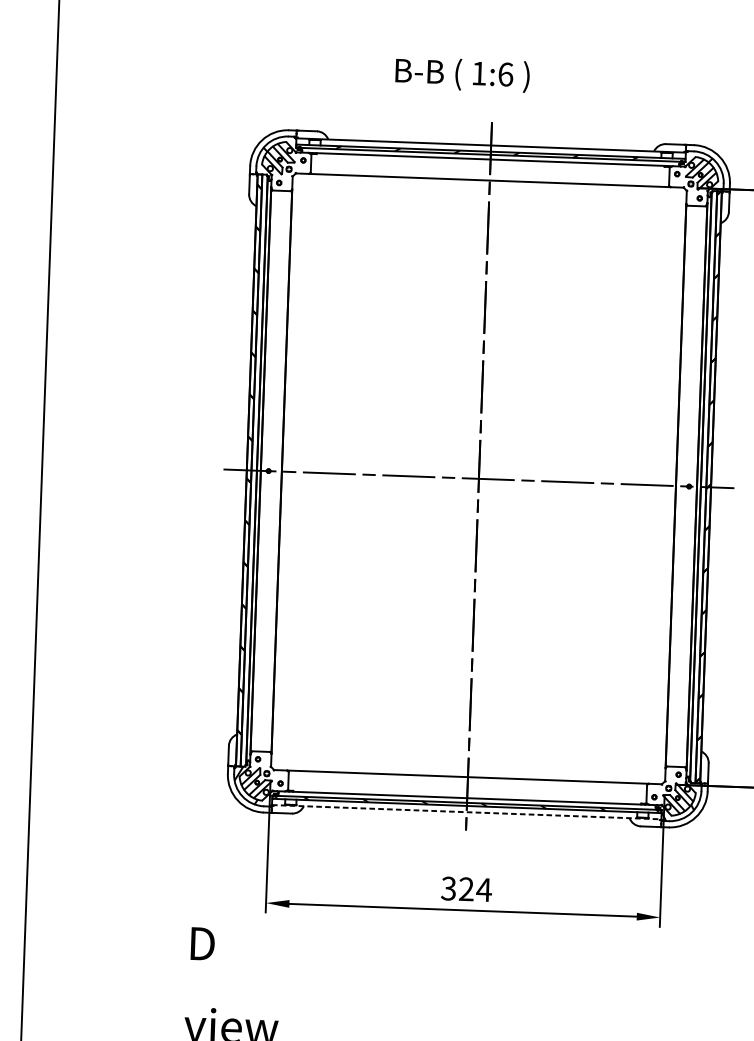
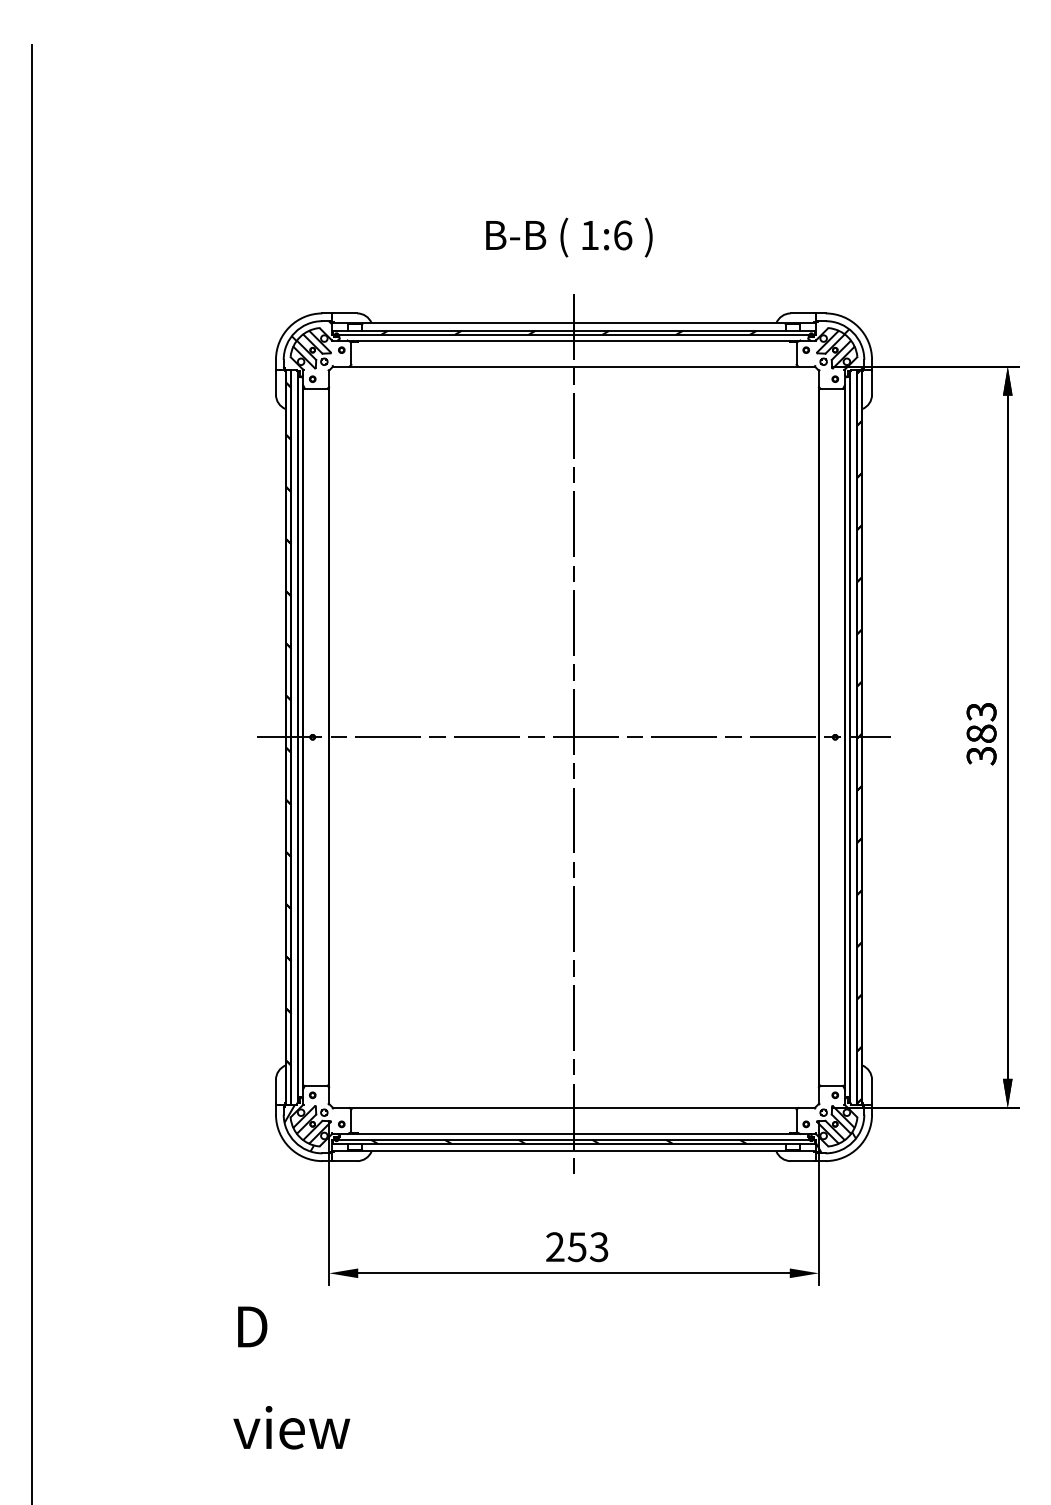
text: (462, 74) -> (569, 237), moved
line: (467, 812) -> (574, 1151), dashed -> solid
text: (466, 889) -> (577, 1247), 324 -> 253

